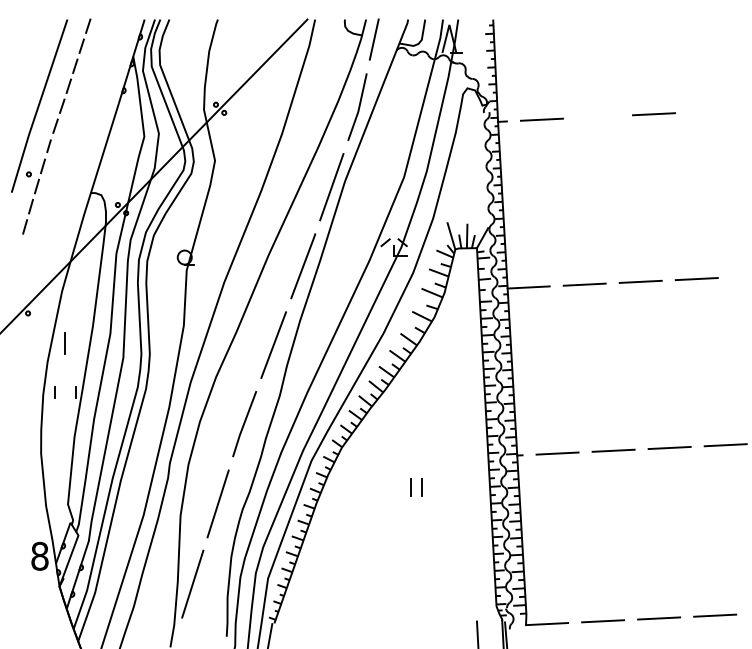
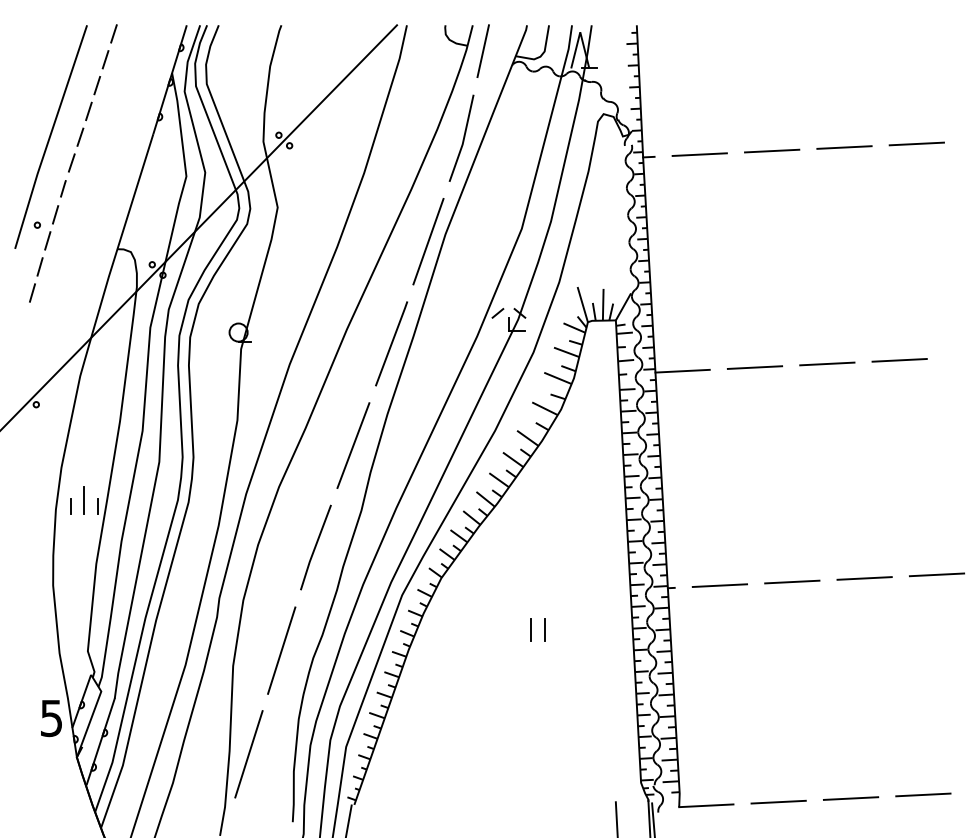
line: (710, 111) -> (917, 143), added
line: (597, 116) -> (771, 150), added
line: (64, 343) -> (83, 500), moved
text: (39, 555) -> (51, 717), 8 -> 5

